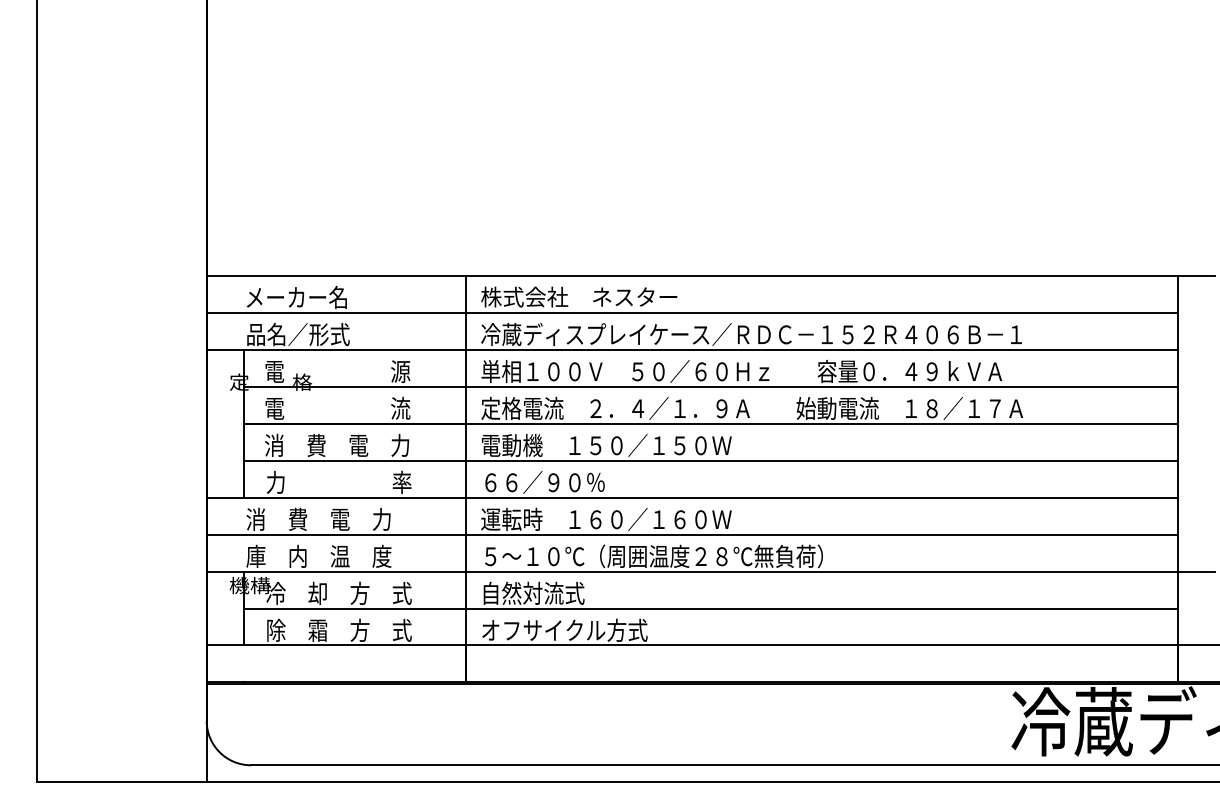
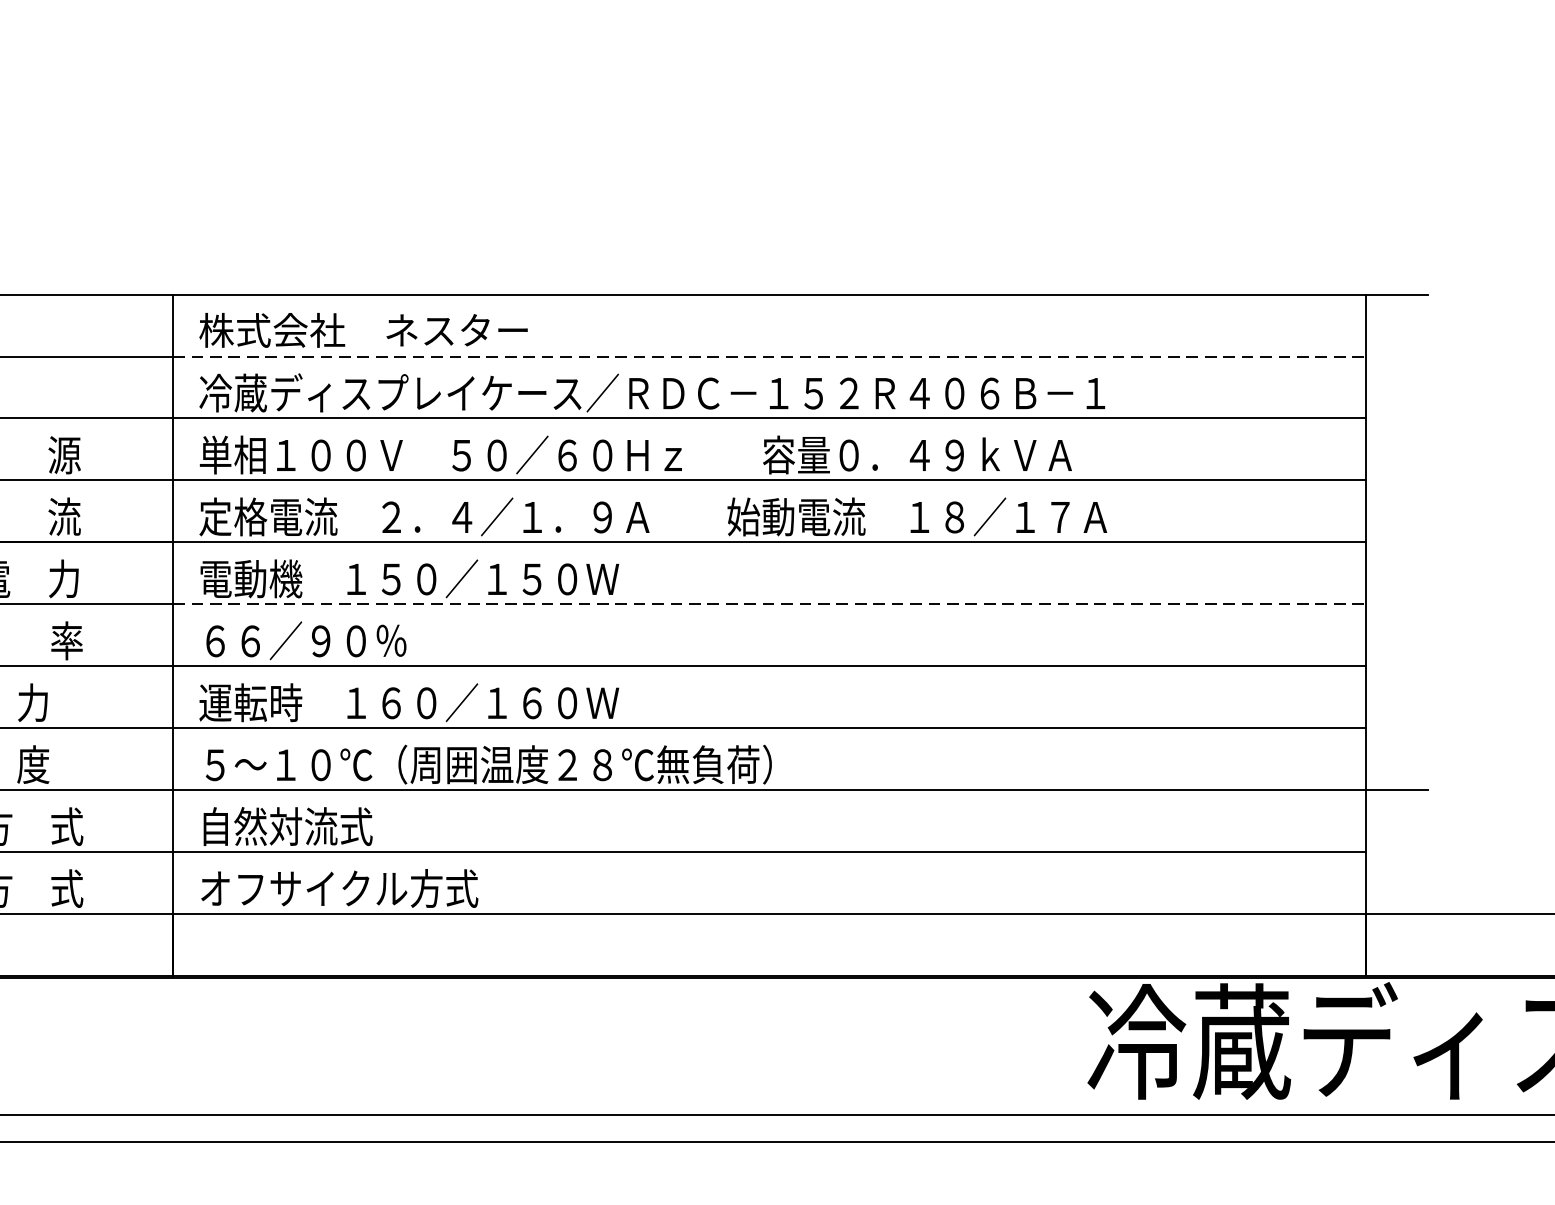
line: (822, 312) -> (771, 356), solid -> dashed
line: (822, 460) -> (771, 604), solid -> dashed

